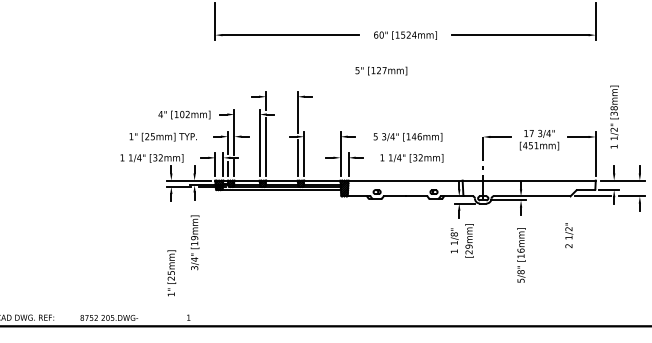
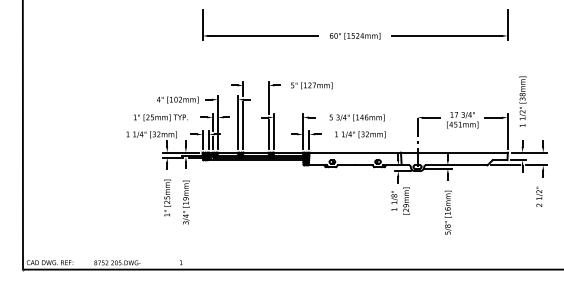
text: (381, 70) -> (311, 85), moved
text: (569, 235) -> (539, 196), moved
text: (171, 272) -> (167, 197), moved

